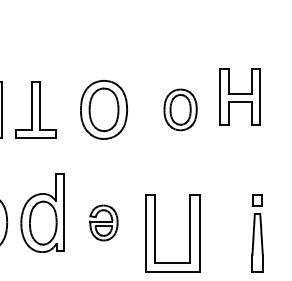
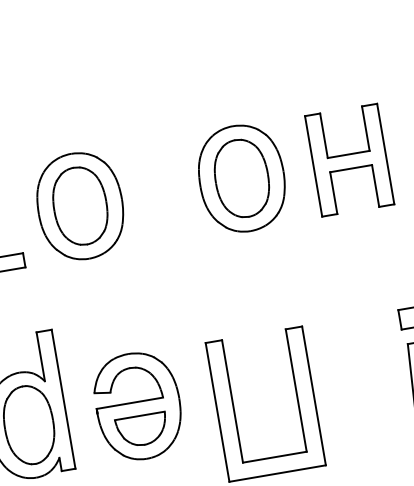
part: (239, 96) -> (347, 159), moved
part: (103, 109) -> (79, 205), moved
part: (180, 109) -> (241, 177), size x1.43
part: (103, 222) -> (137, 405), size x1.67

